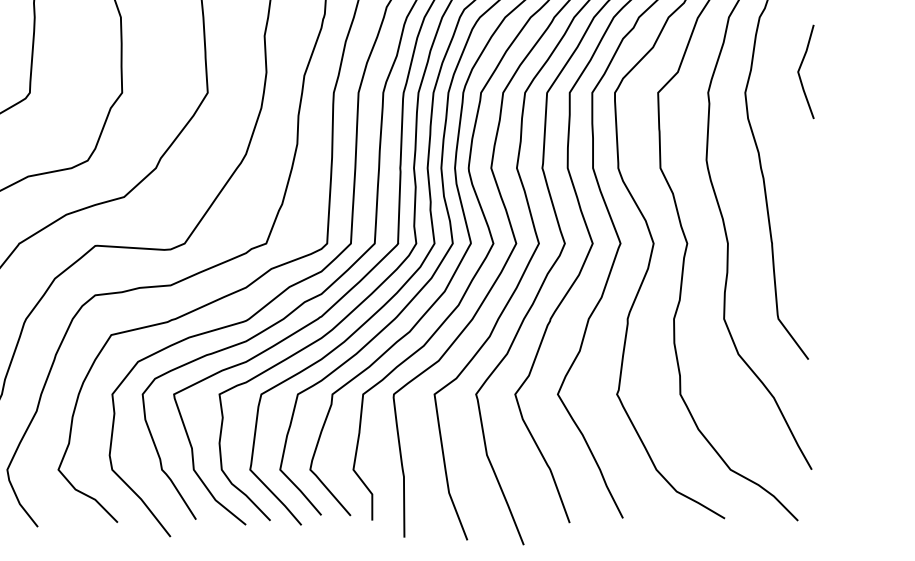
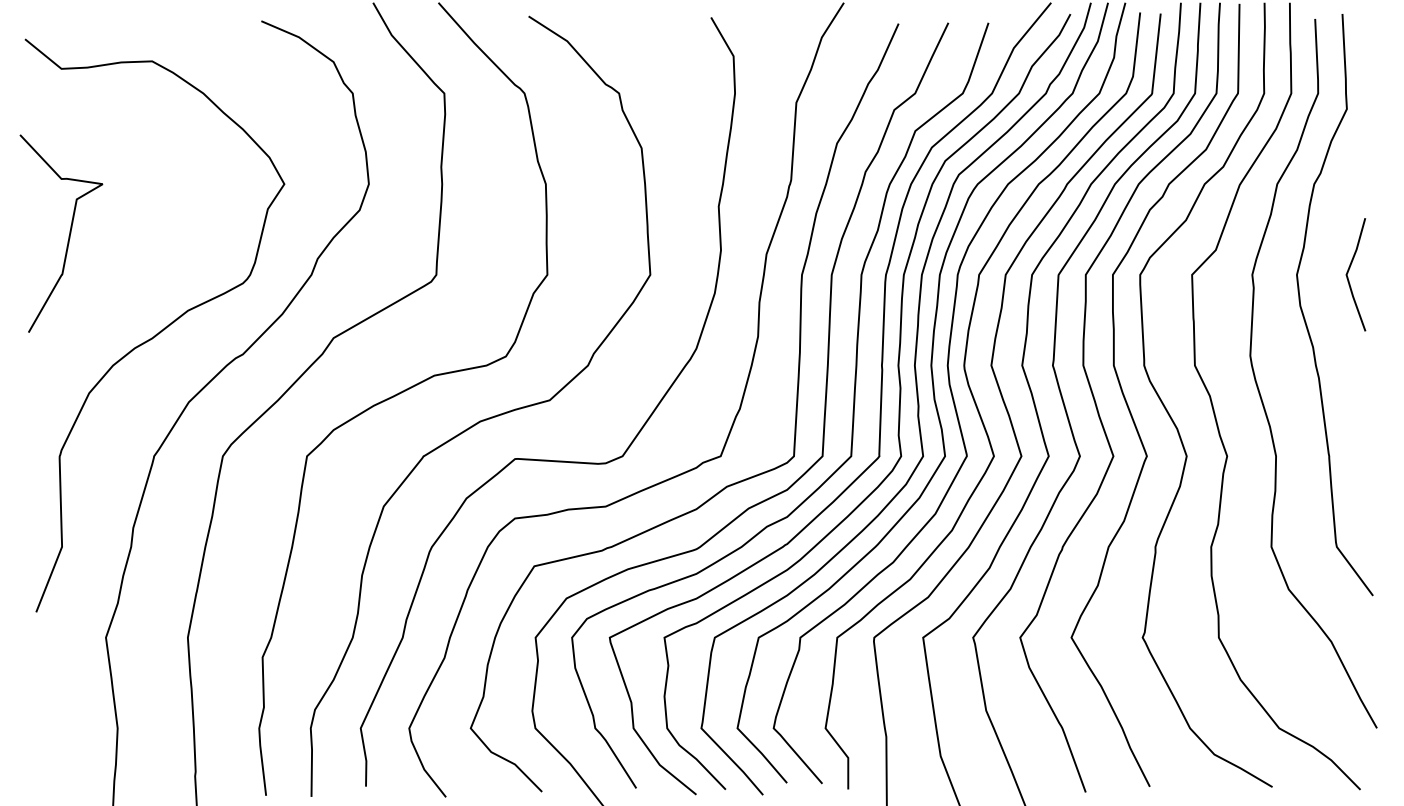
line: (799, 70) -> (1348, 273), moved

